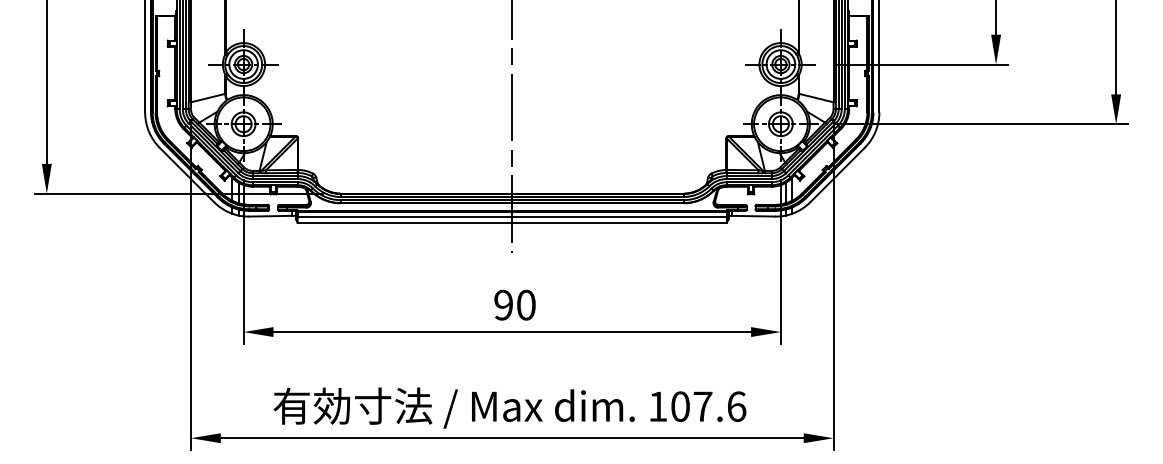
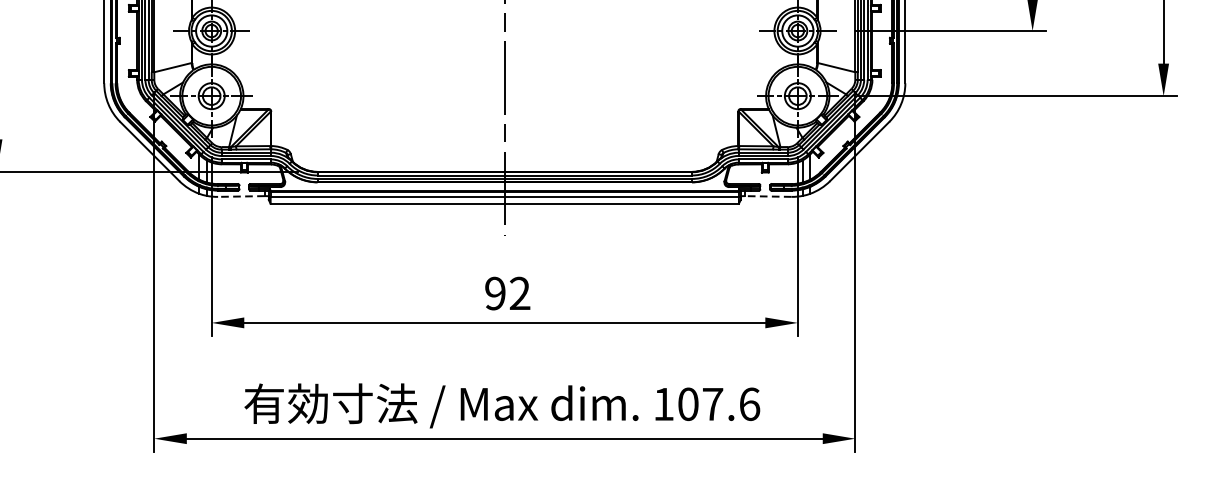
line: (270, 216) -> (241, 196), solid -> dashed
line: (753, 216) -> (767, 196), solid -> dashed
text: (526, 304) -> (520, 292), 90 -> 92

